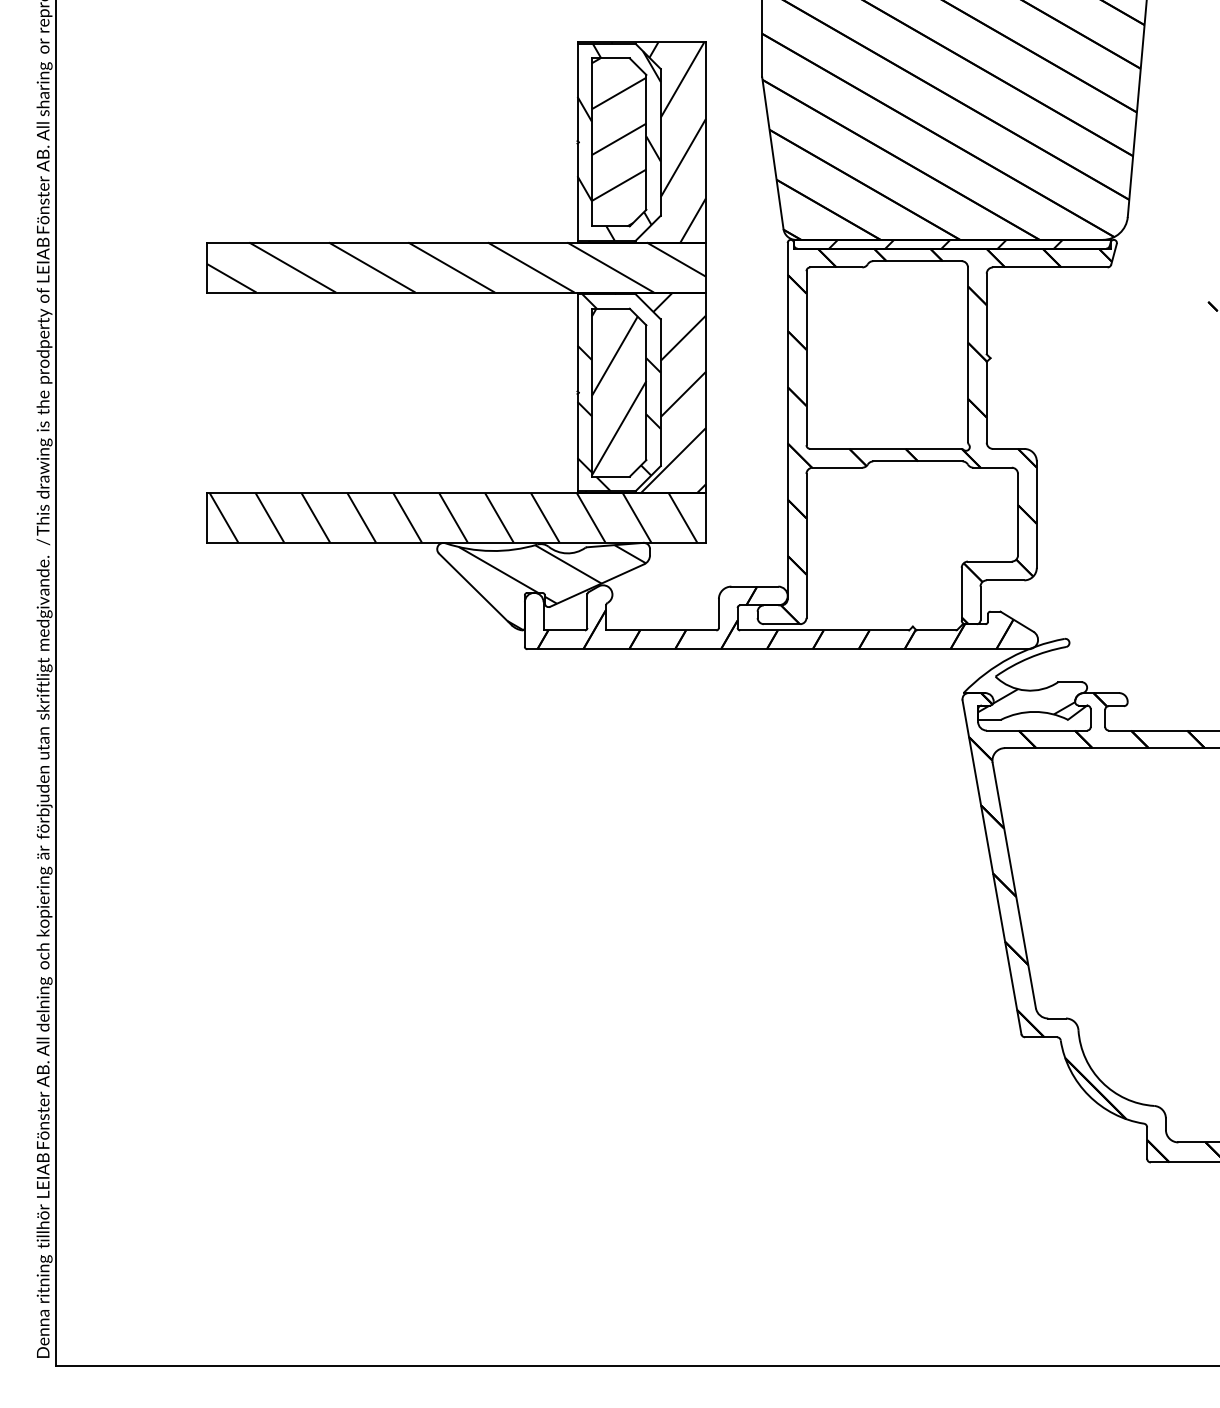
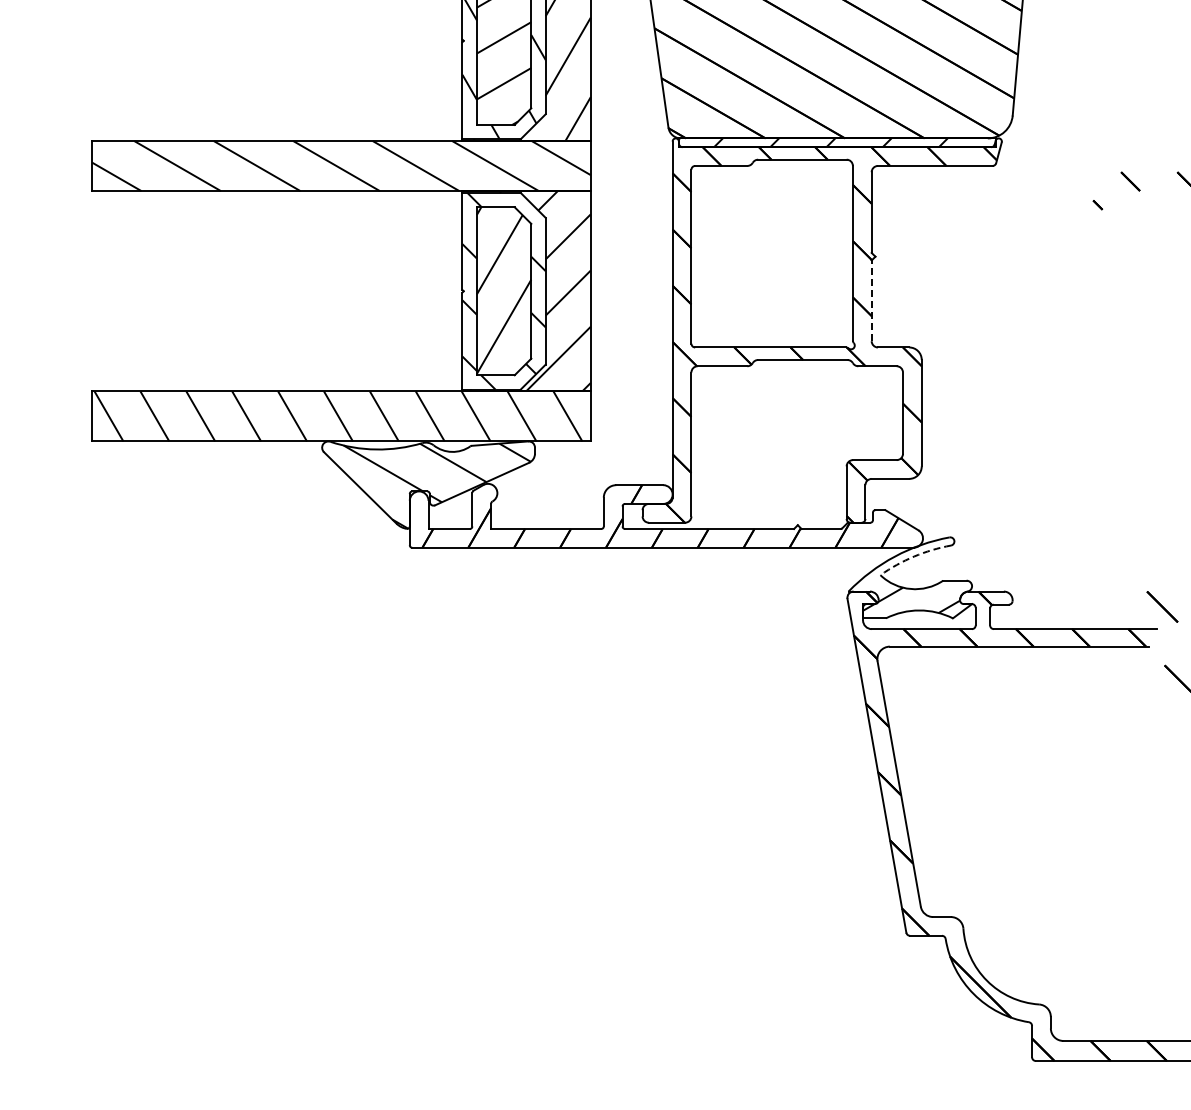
line: (986, 401) -> (871, 300), solid -> dashed
arc: (1029, 658) -> (914, 557), solid -> dashed

